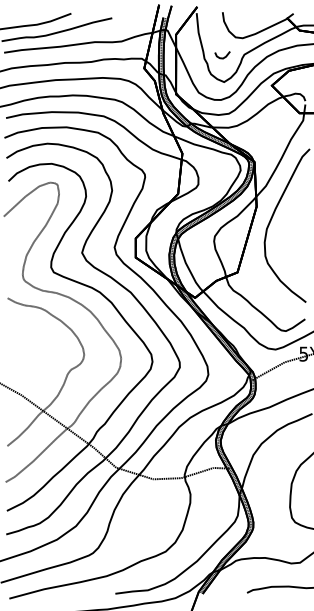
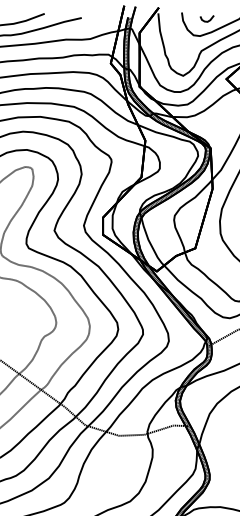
part: (222, 55) -> (207, 19), moved

